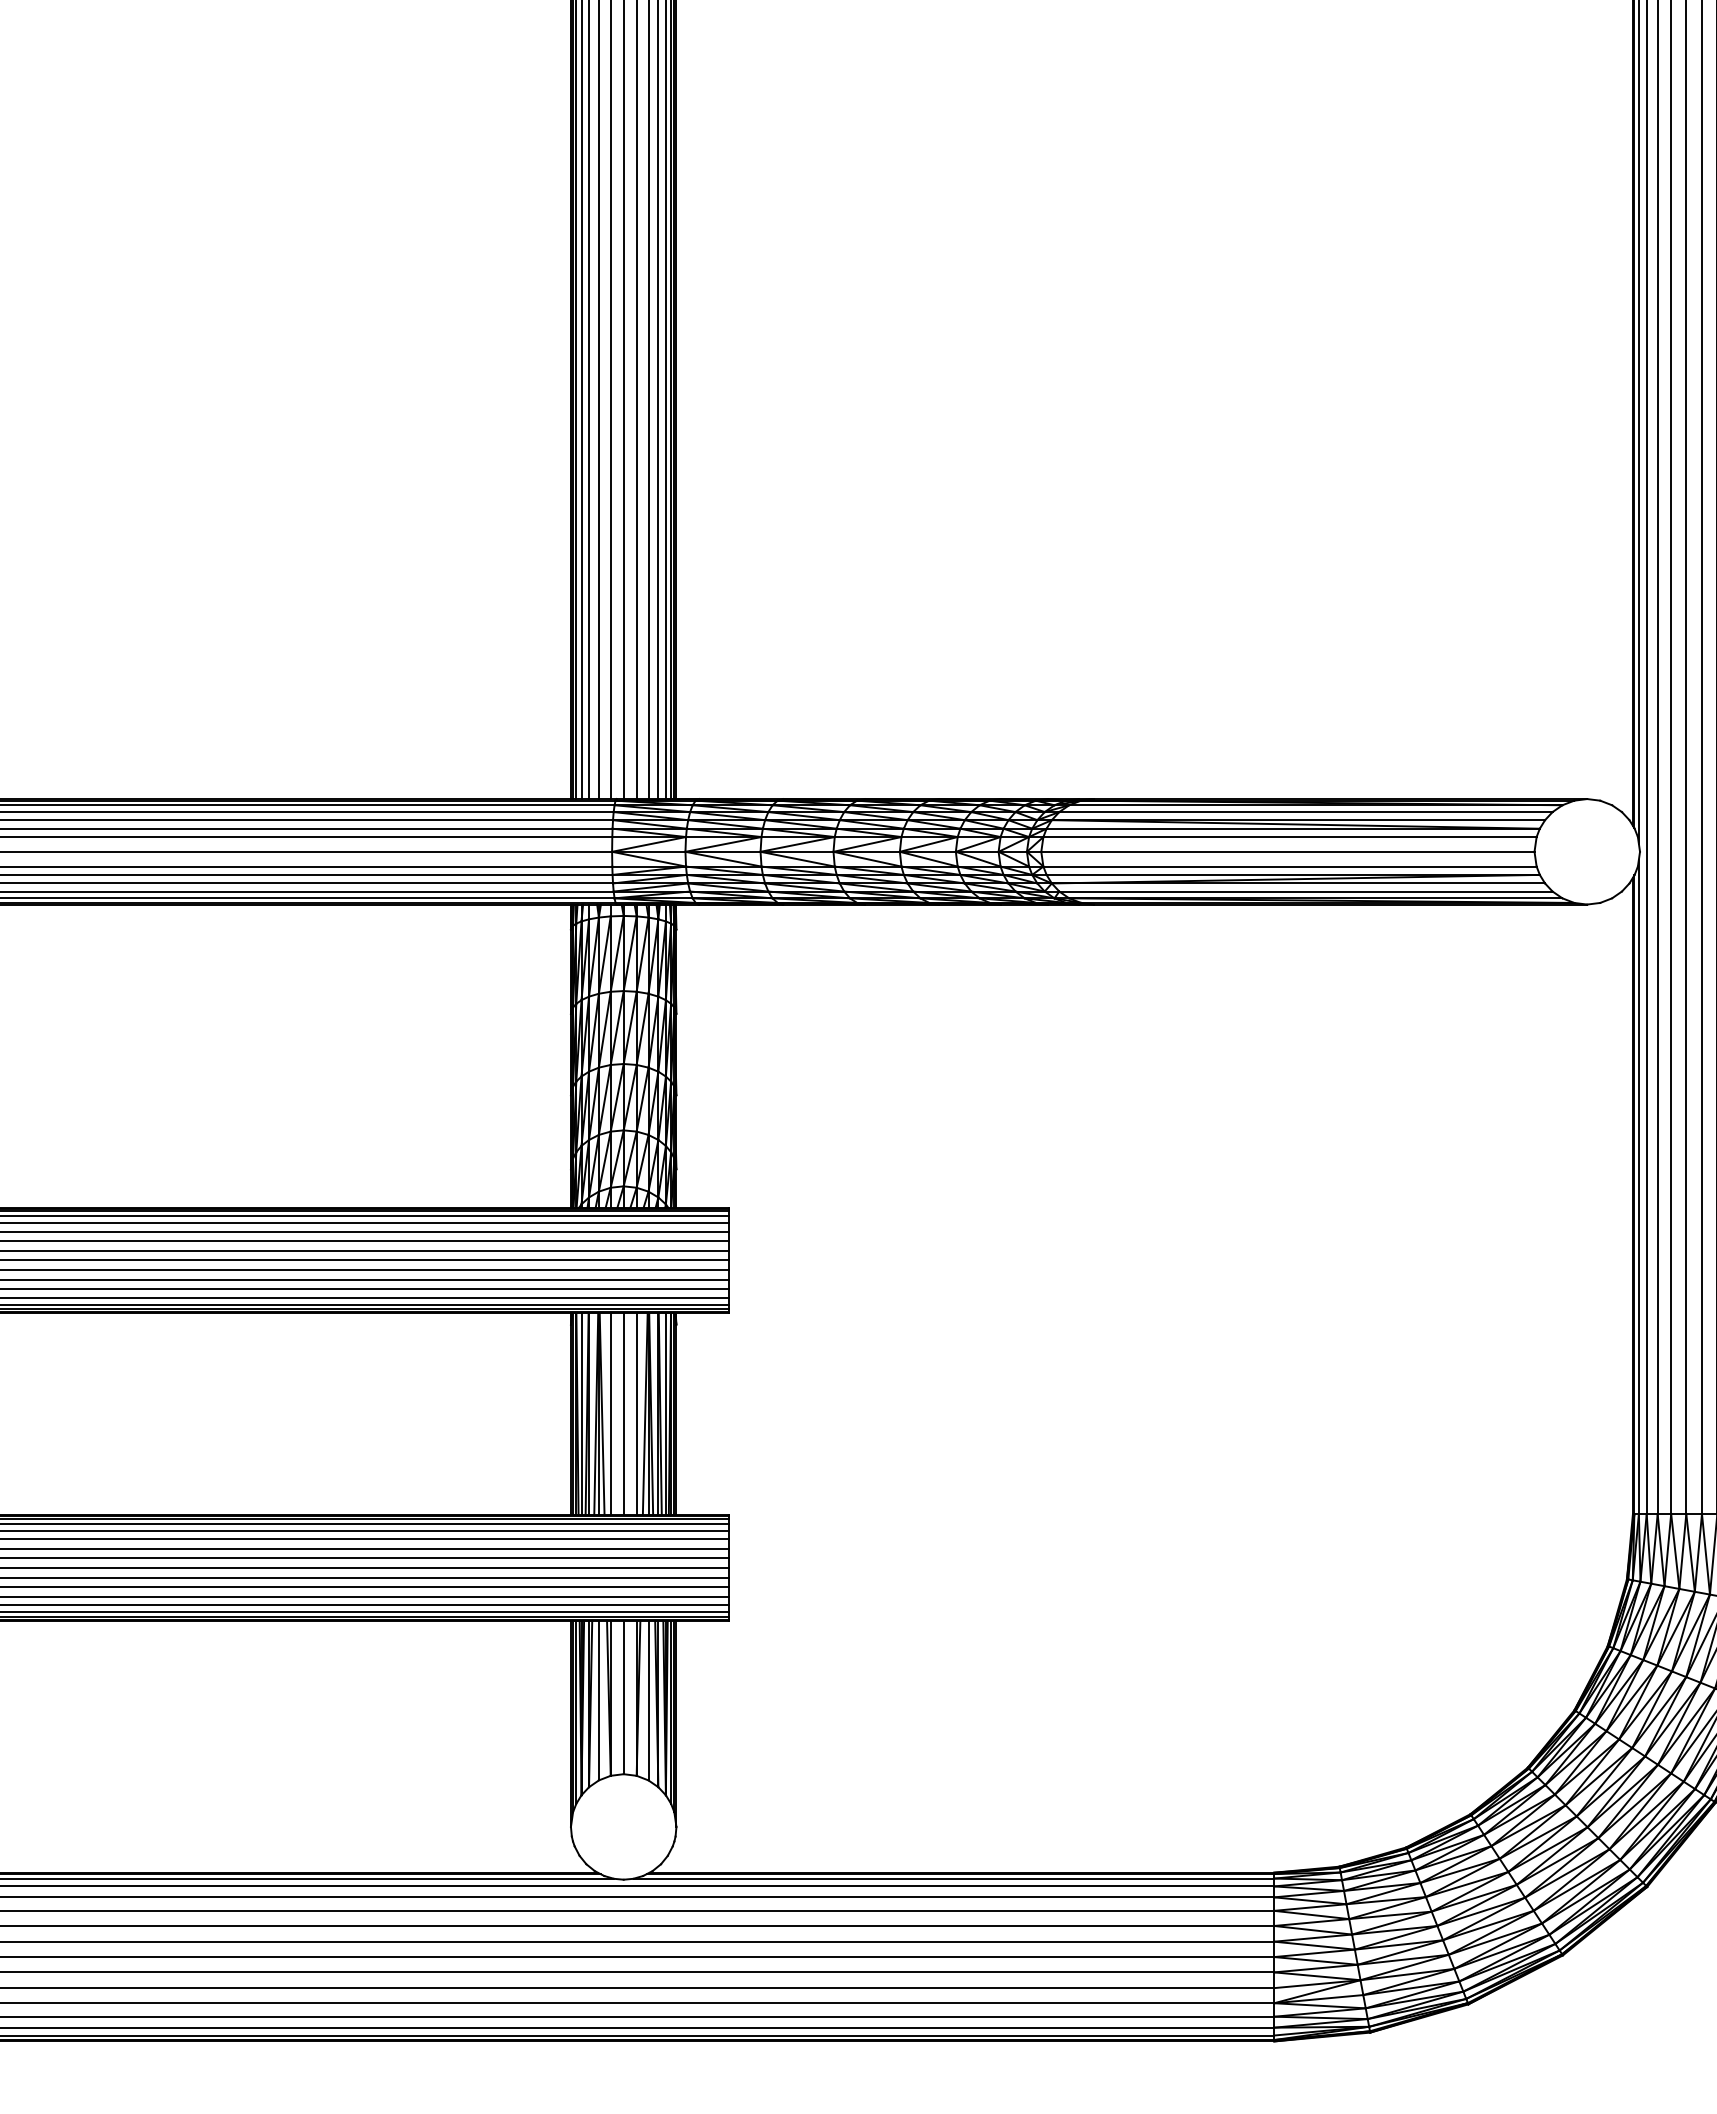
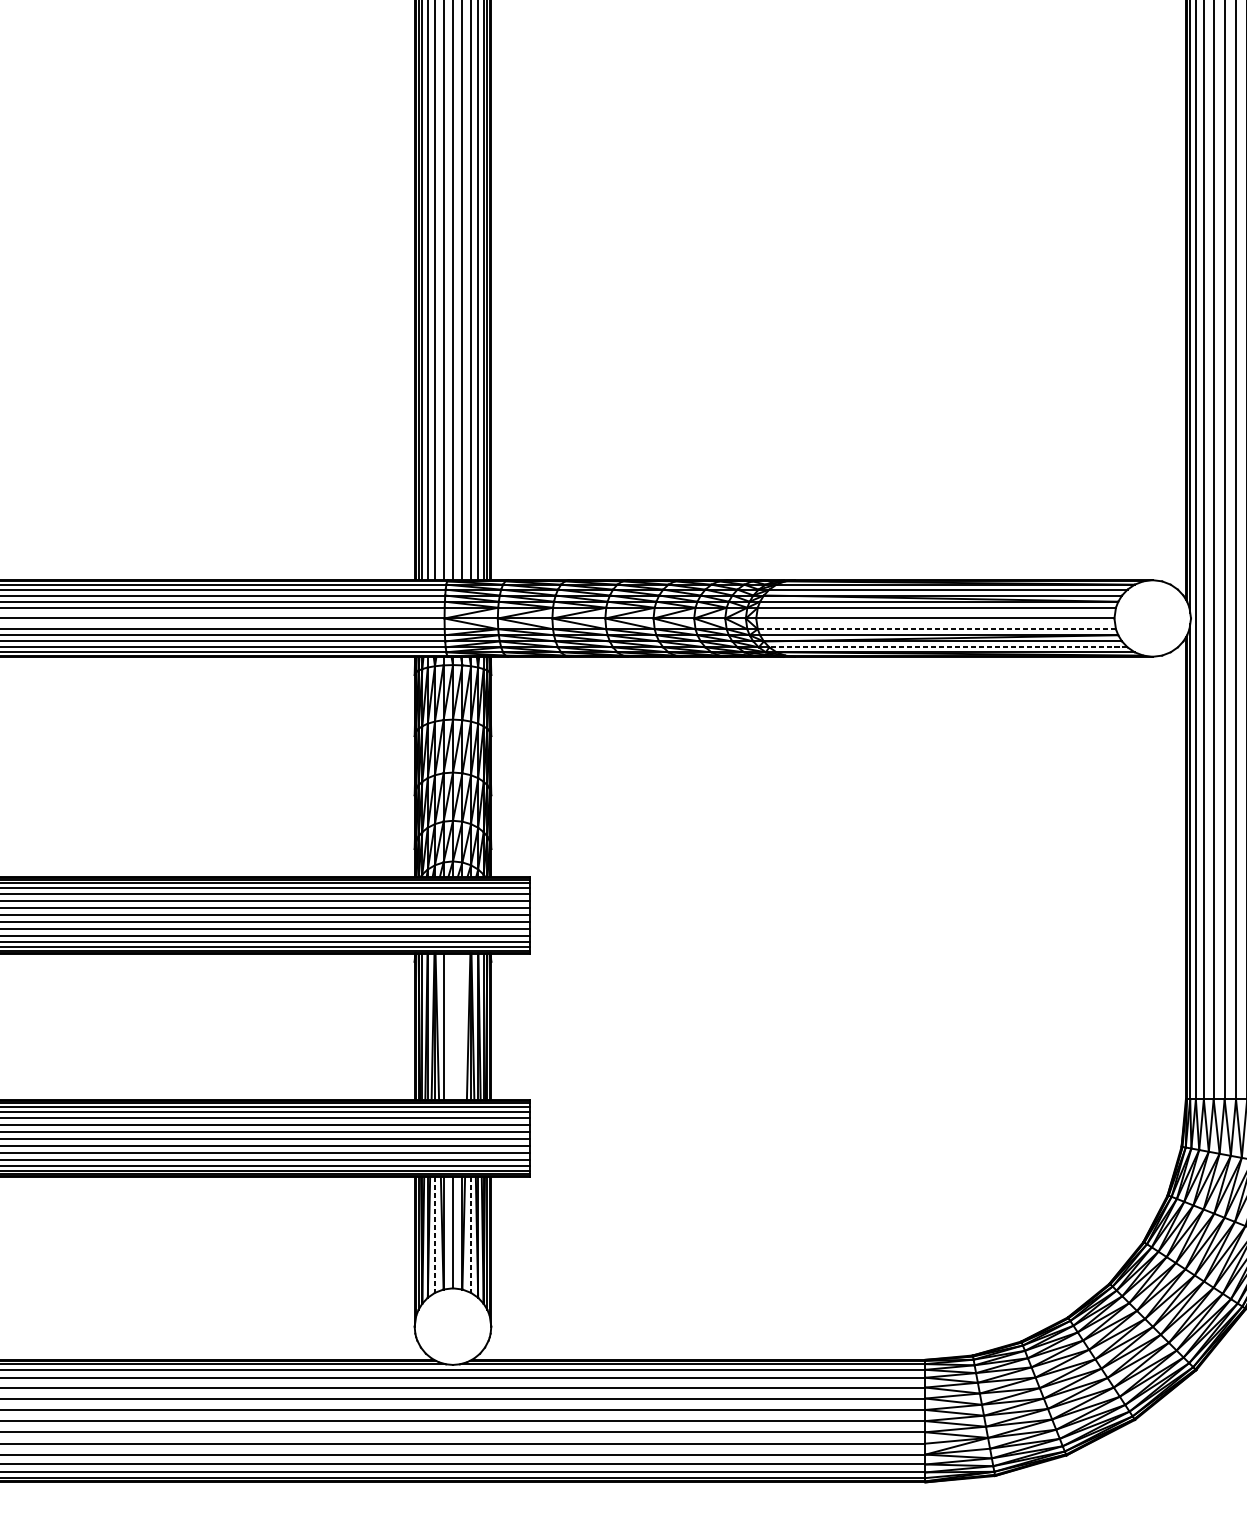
line: (1290, 866) -> (937, 629), solid -> dashed
line: (1305, 891) -> (948, 647), solid -> dashed
line: (623, 1414) -> (452, 1027), removed
line: (636, 1414) -> (462, 1027), removed
line: (598, 1700) -> (434, 1234), solid -> dashed
line: (648, 1700) -> (470, 1234), solid -> dashed

